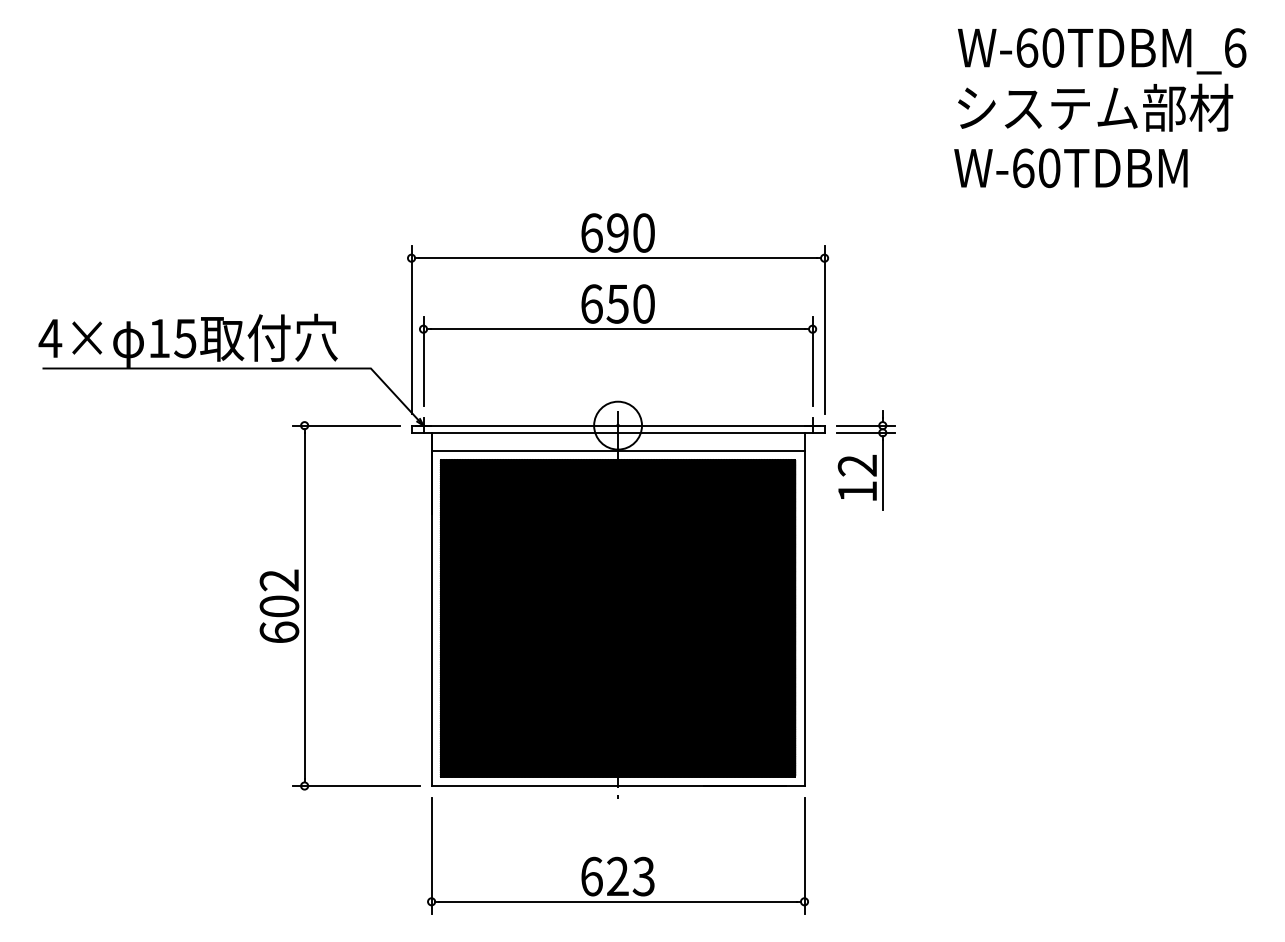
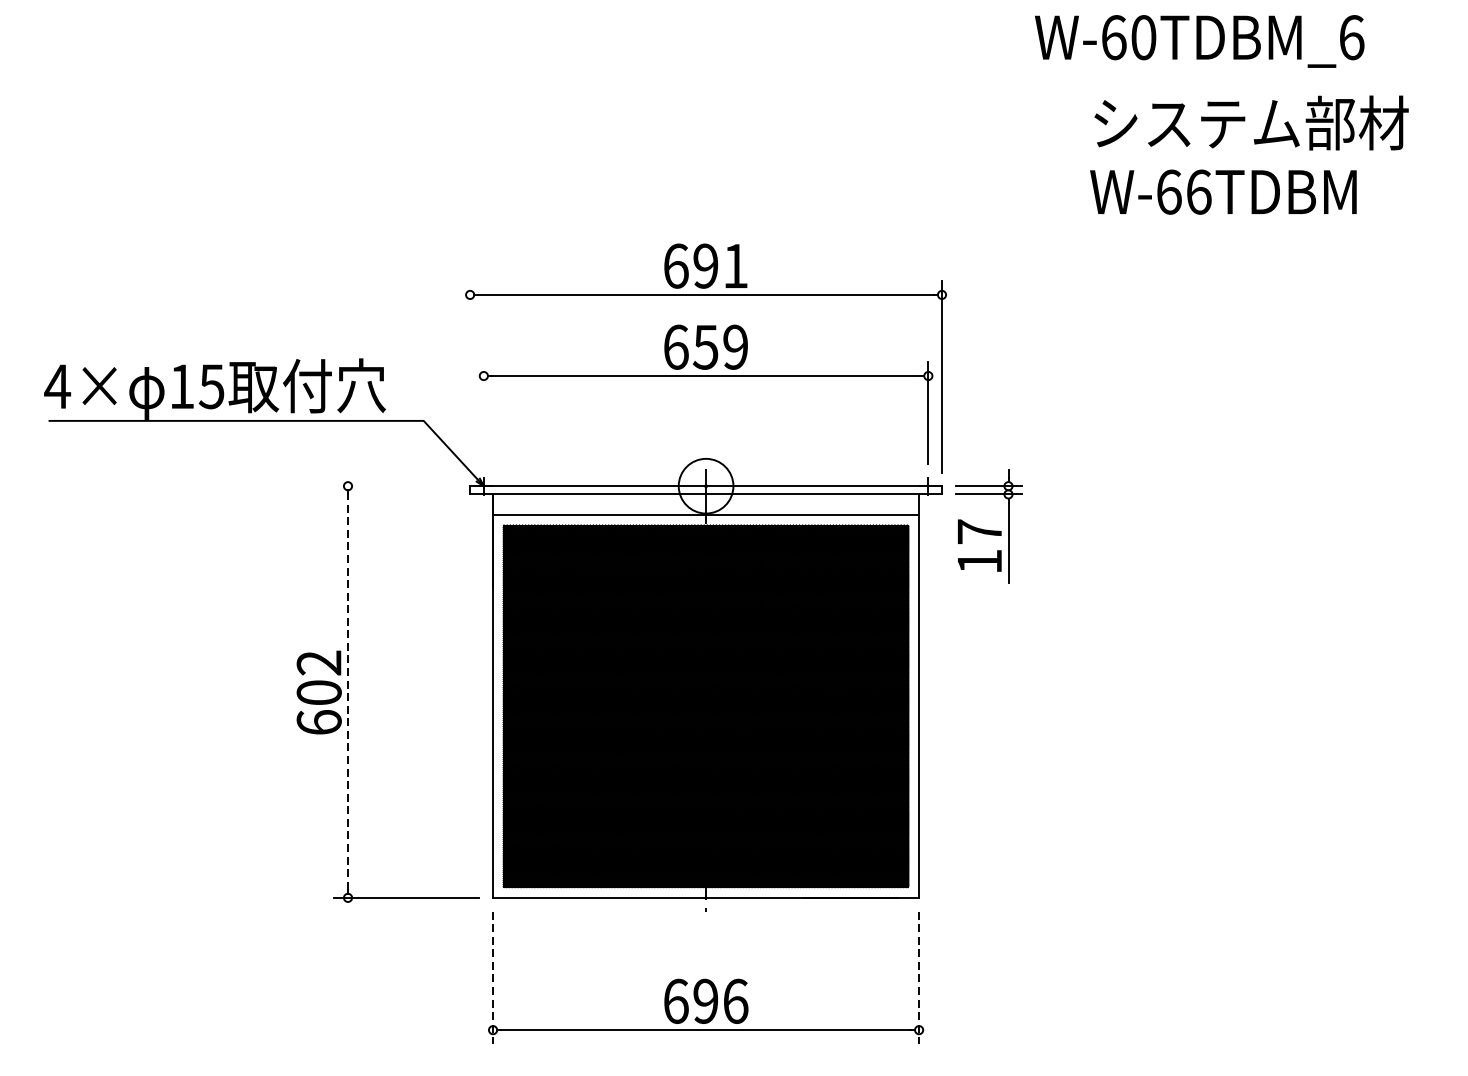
text: (1102, 51) -> (1200, 41), moved
text: (1049, 168) -> (1198, 192), W-60TDBM -> W-66TDBM
text: (643, 232) -> (735, 265), 690 -> 691
text: (643, 303) -> (735, 346), 650 -> 659
line: (411, 329) -> (470, 376), removed
line: (423, 361) -> (483, 412), removed
line: (345, 425) -> (394, 486), removed
text: (856, 465) -> (978, 531), 12 -> 17
line: (304, 605) -> (347, 691), solid -> dashed
line: (431, 855) -> (492, 977), solid -> dashed
line: (804, 855) -> (919, 977), solid -> dashed
text: (631, 876) -> (721, 1001), 623 -> 696

